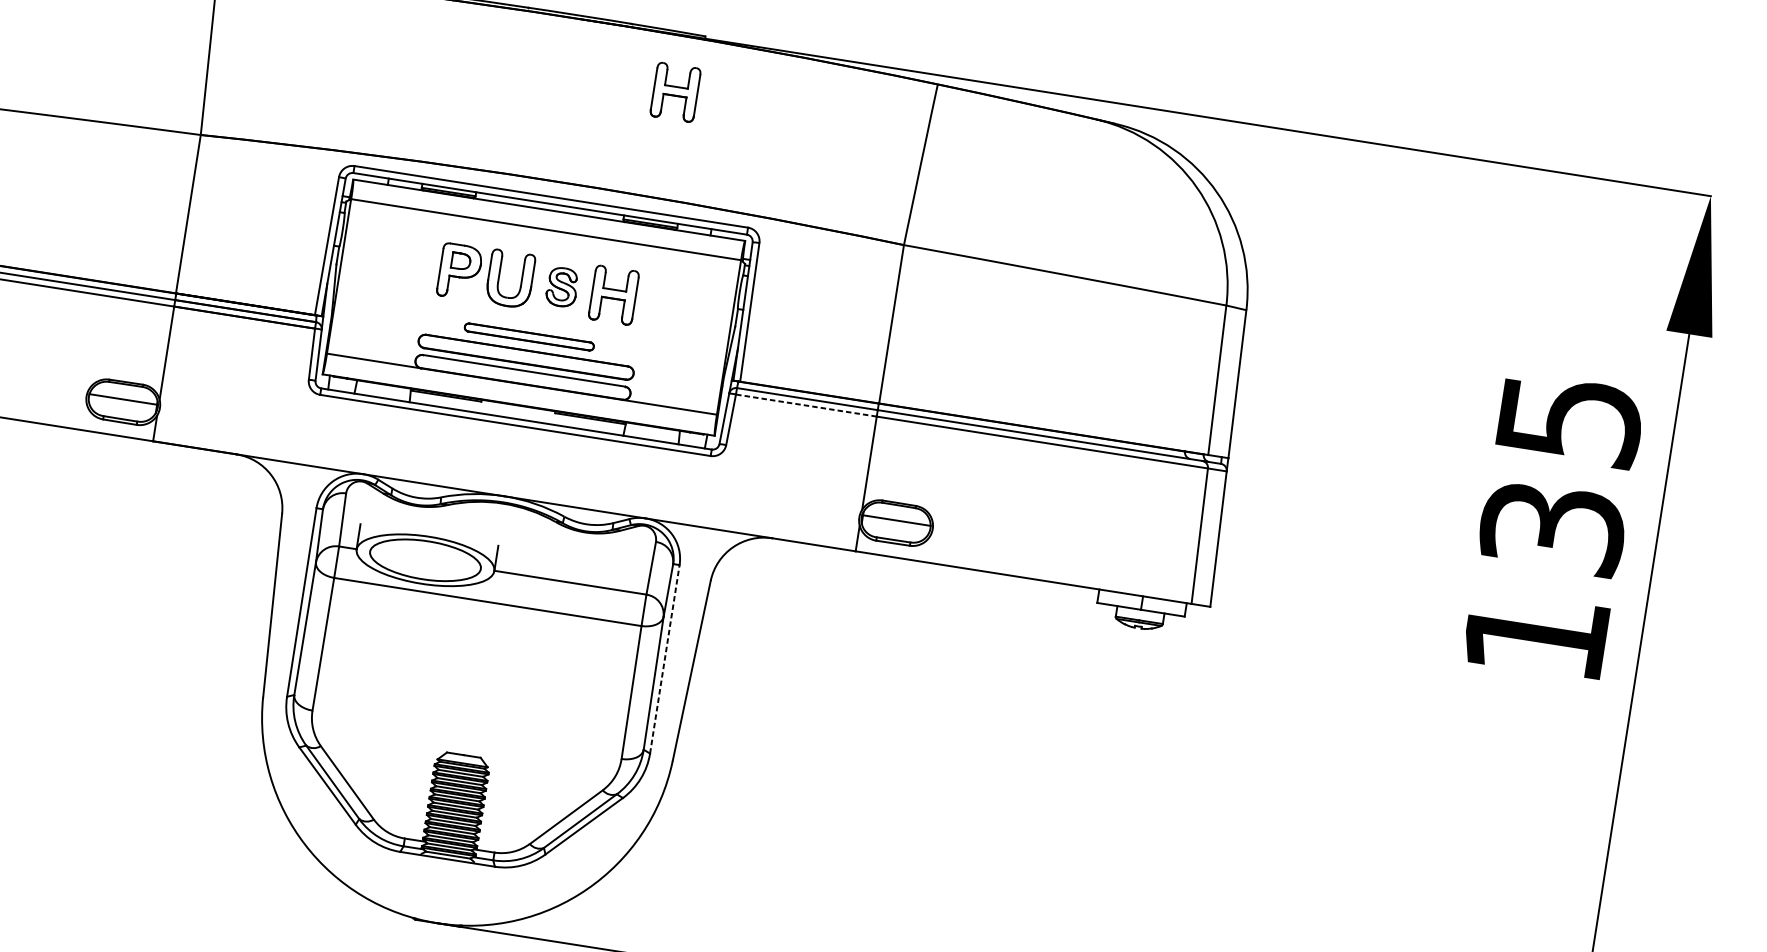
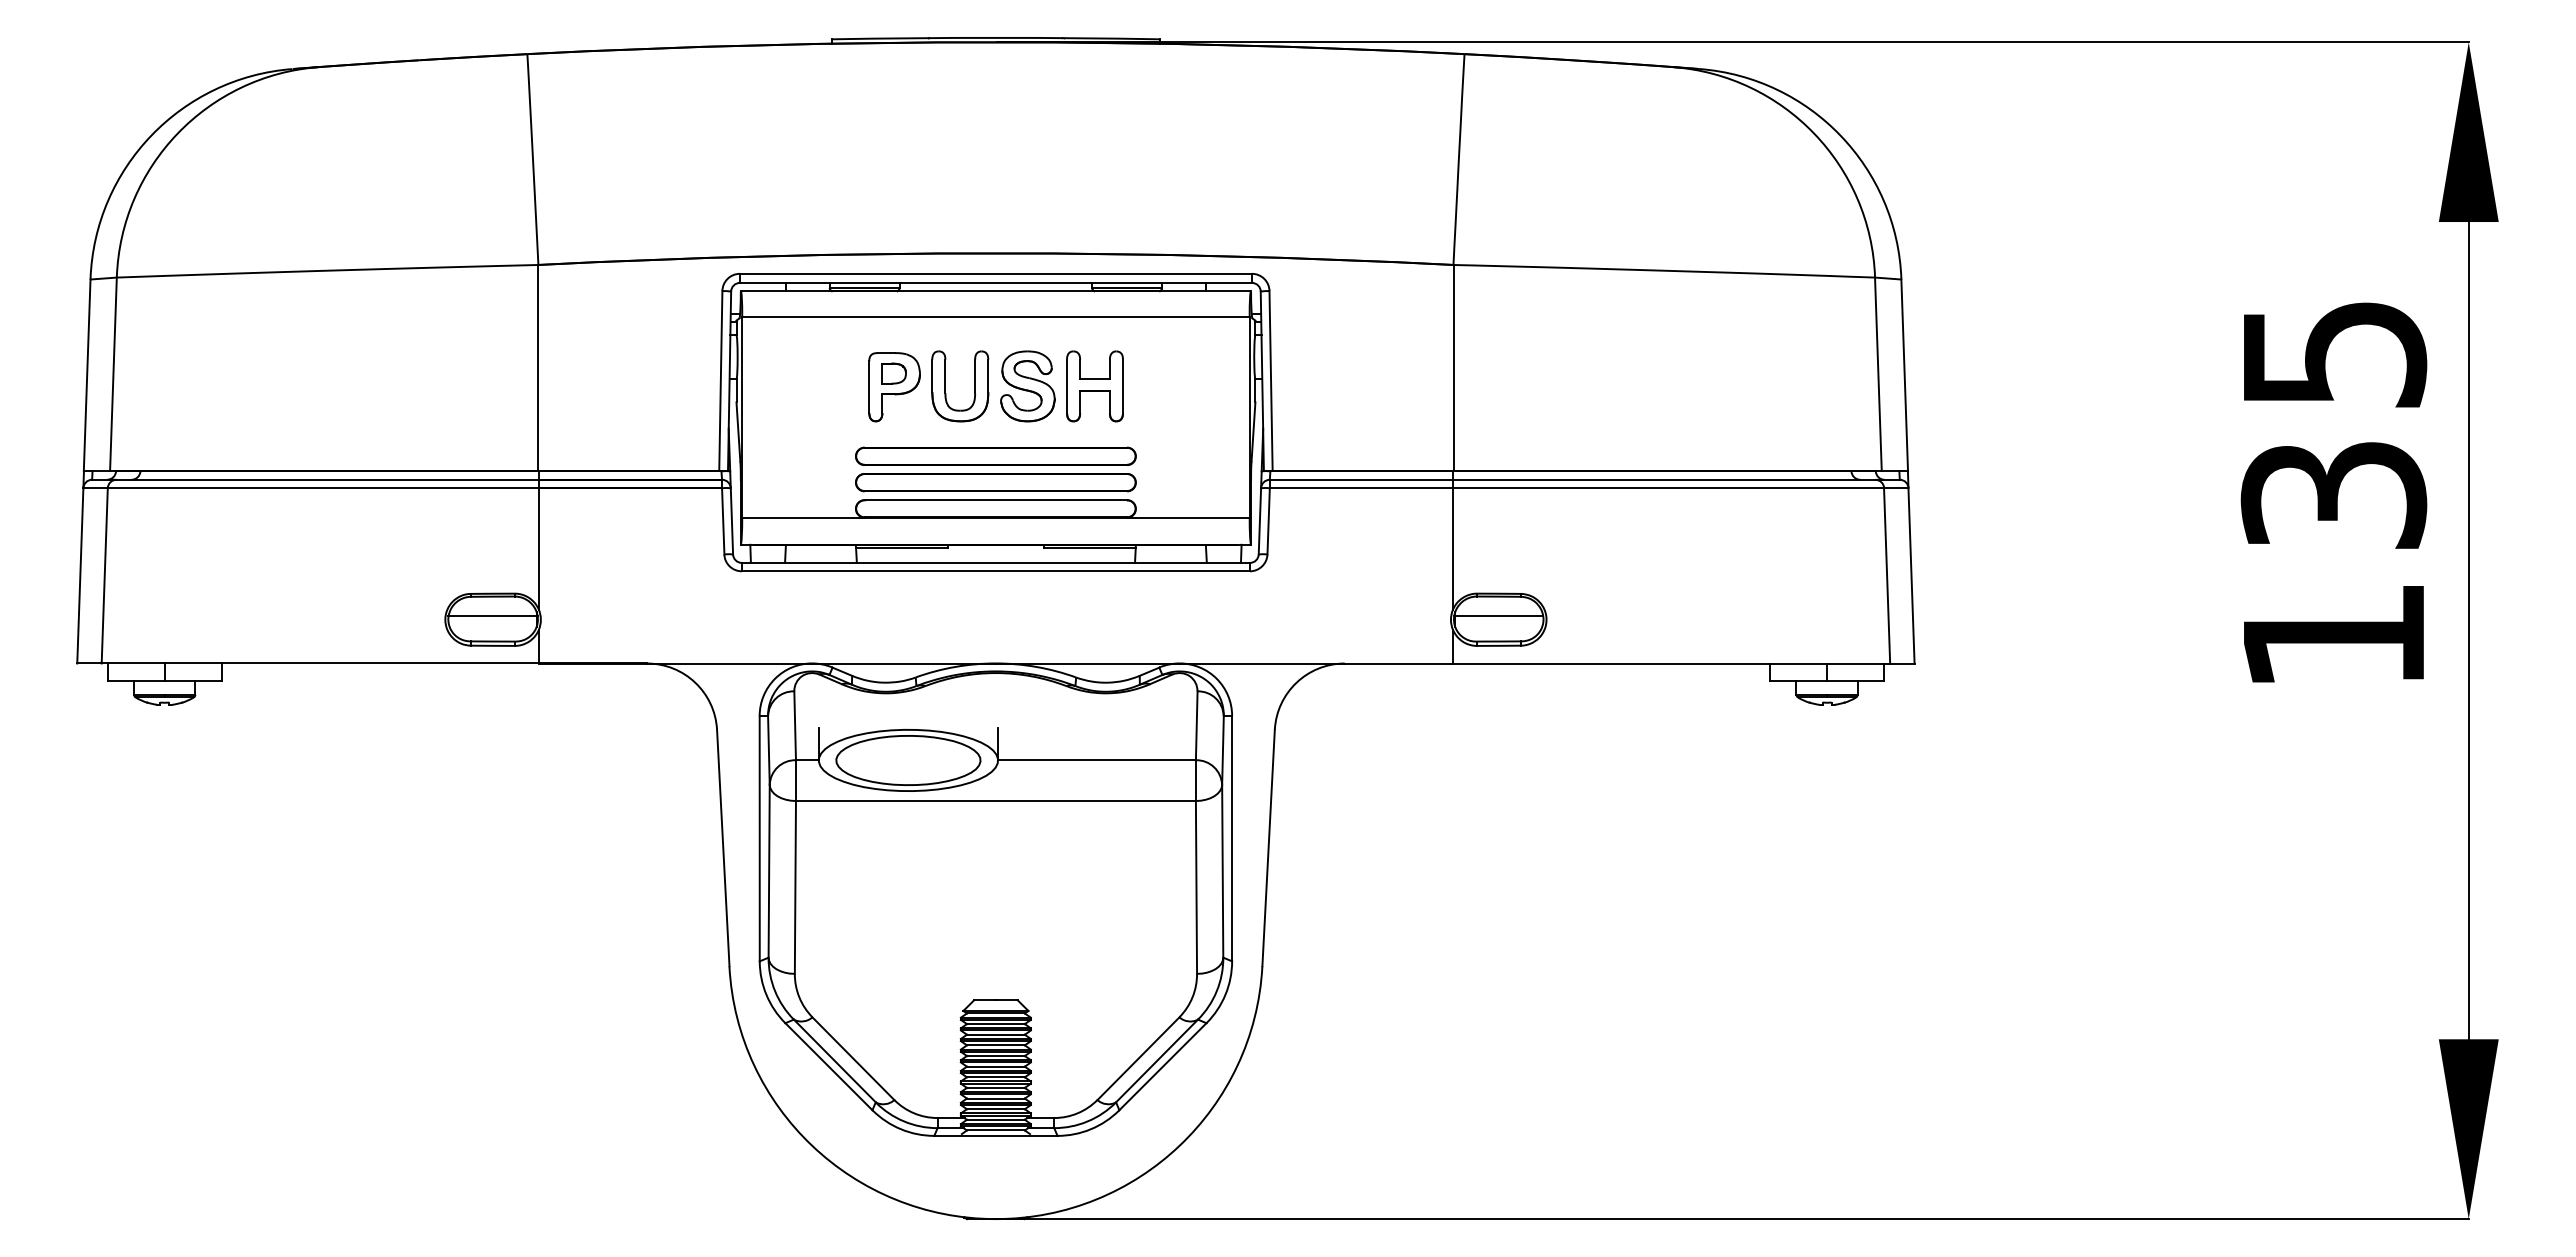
part: (675, 92) -> (1132, 116), removed
part: (562, 287) -> (1027, 386), size x1.43
part: (529, 336) -> (995, 455), size x1.67
line: (806, 405) -> (1361, 488), dashed -> solid
line: (665, 659) -> (1232, 838), dashed -> solid

